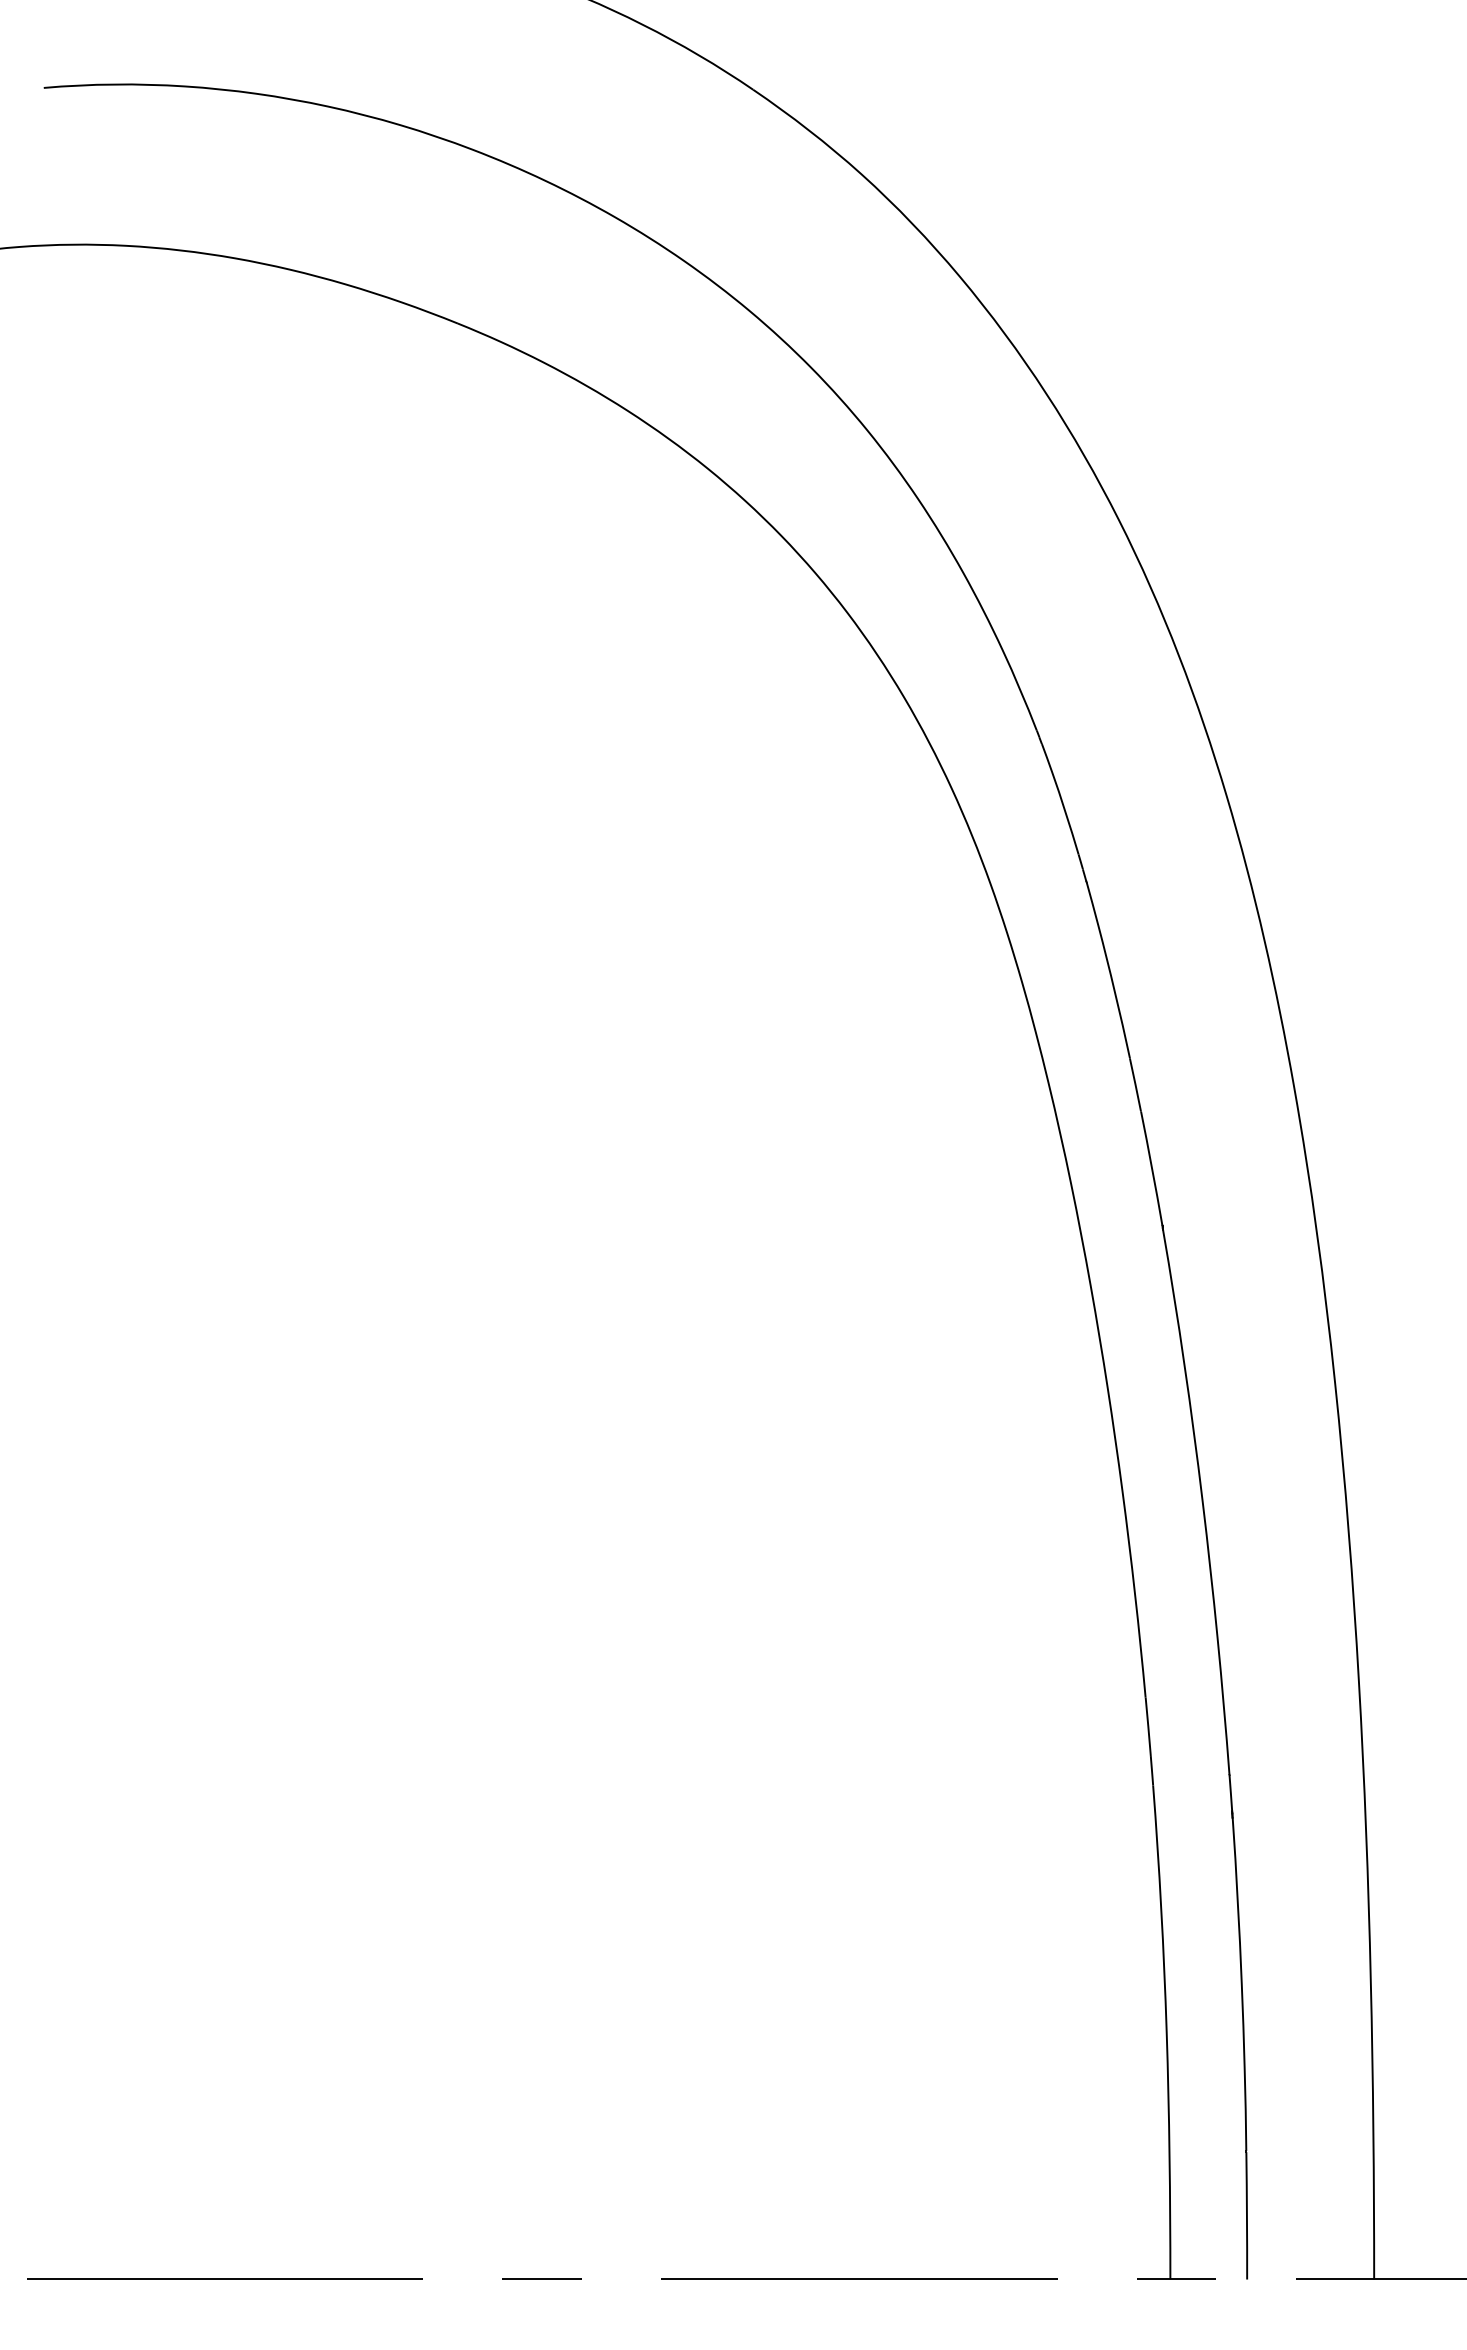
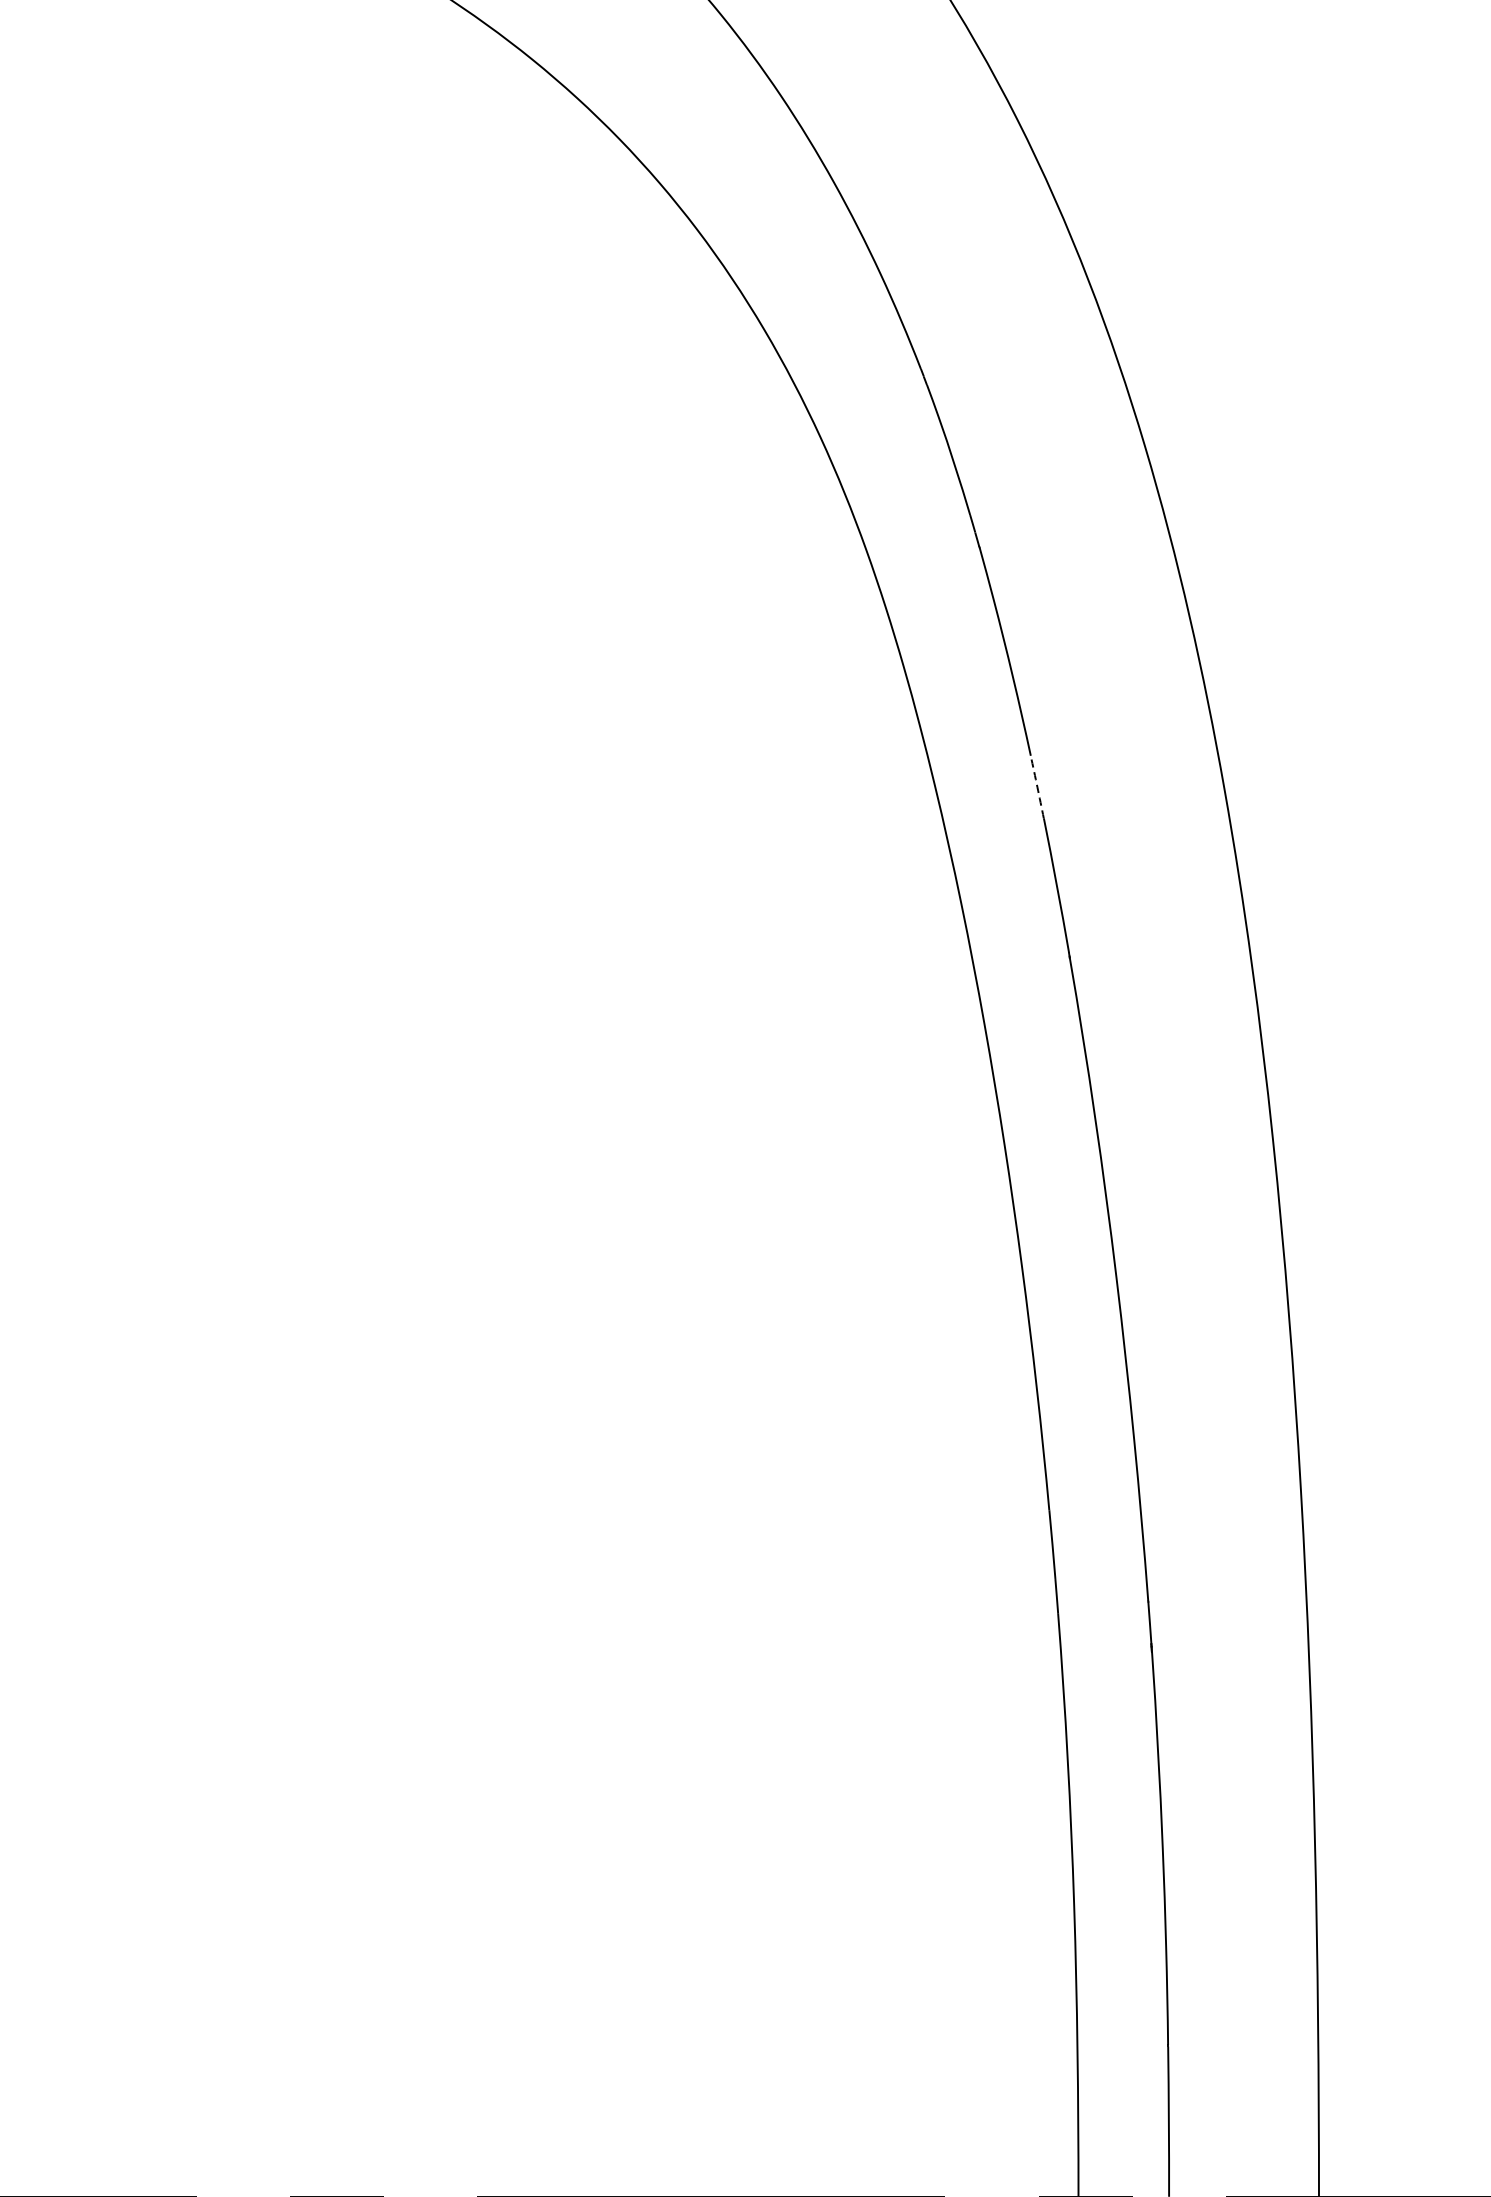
arc: (1135, 1084) -> (1037, 786), solid -> dashed

